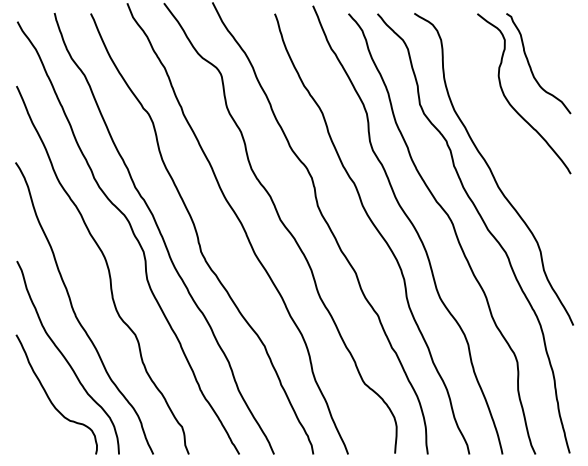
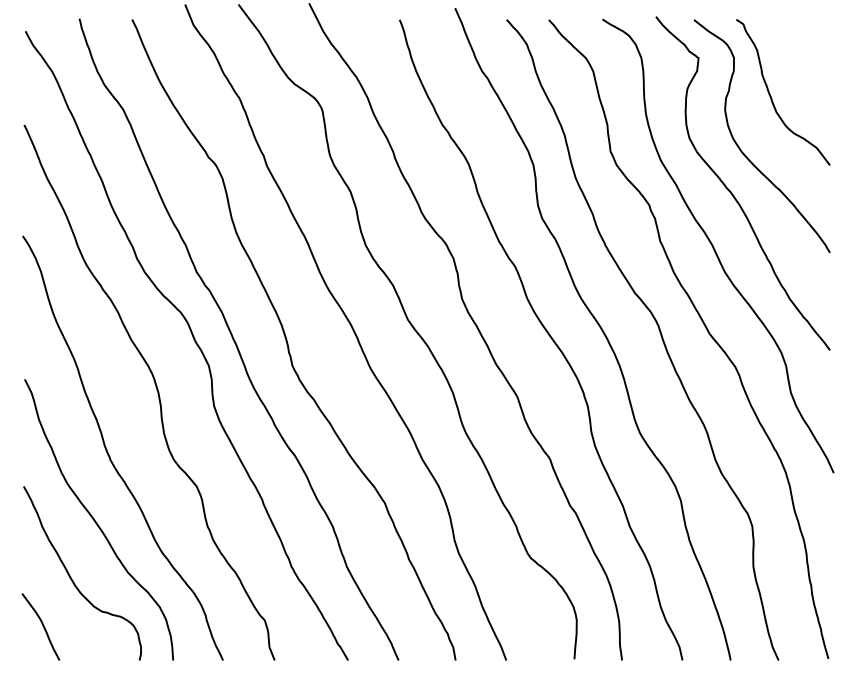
curve: (503, 131) -> (732, 190), added
curve: (28, 430) -> (41, 625), added

